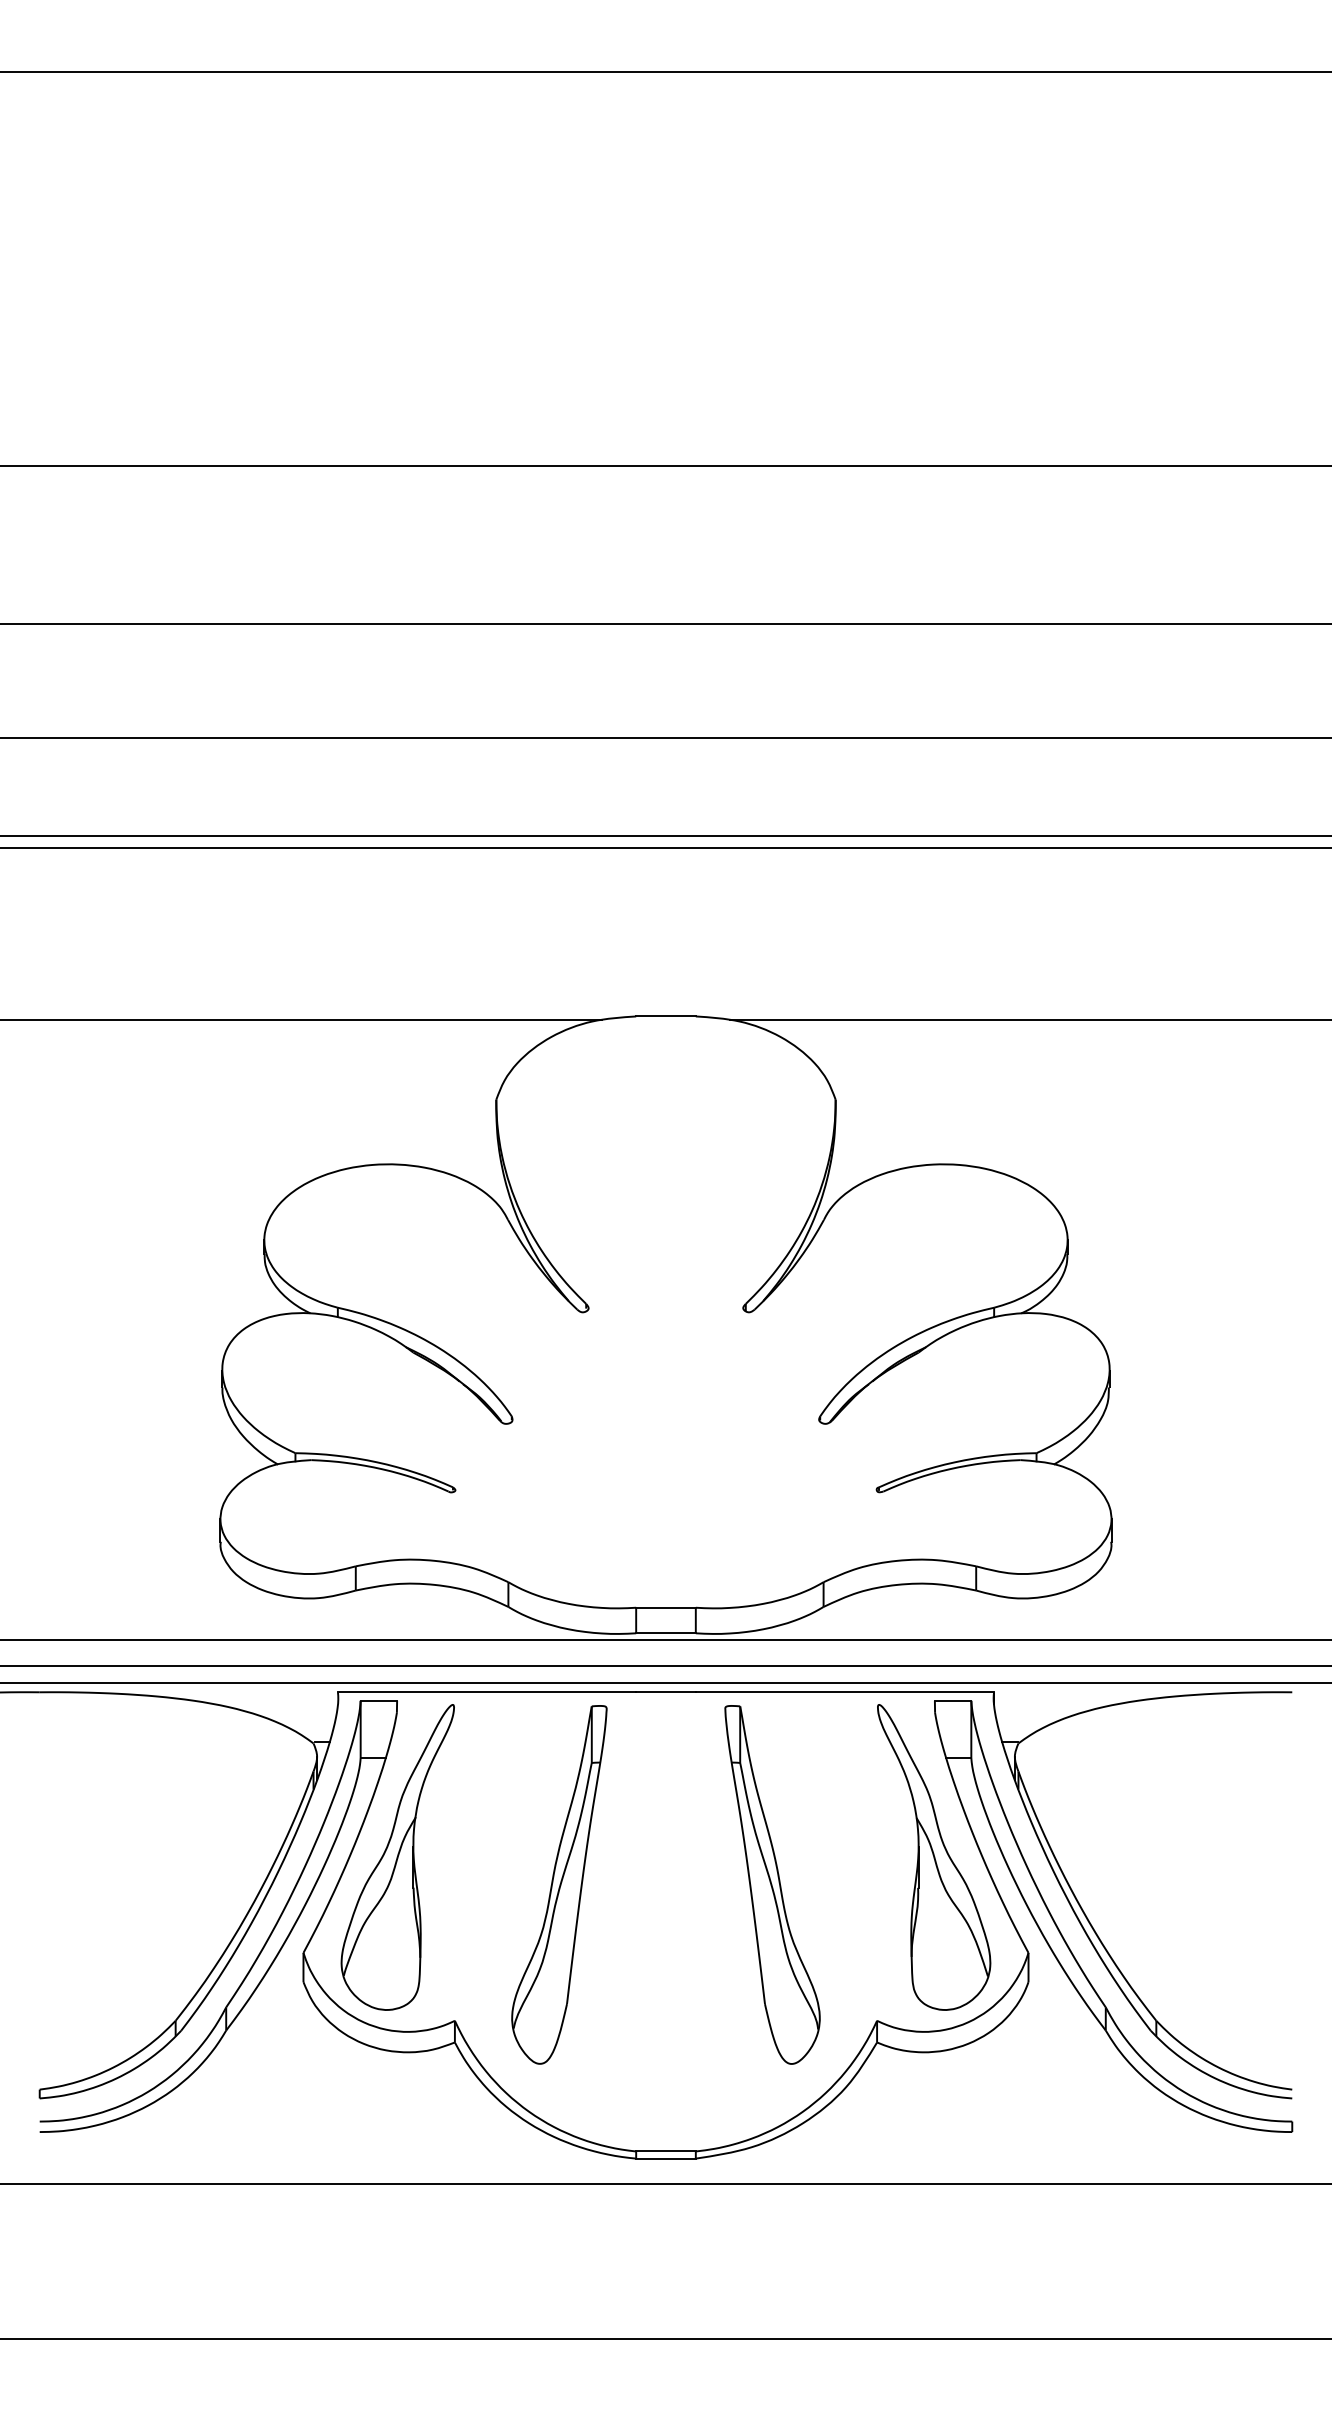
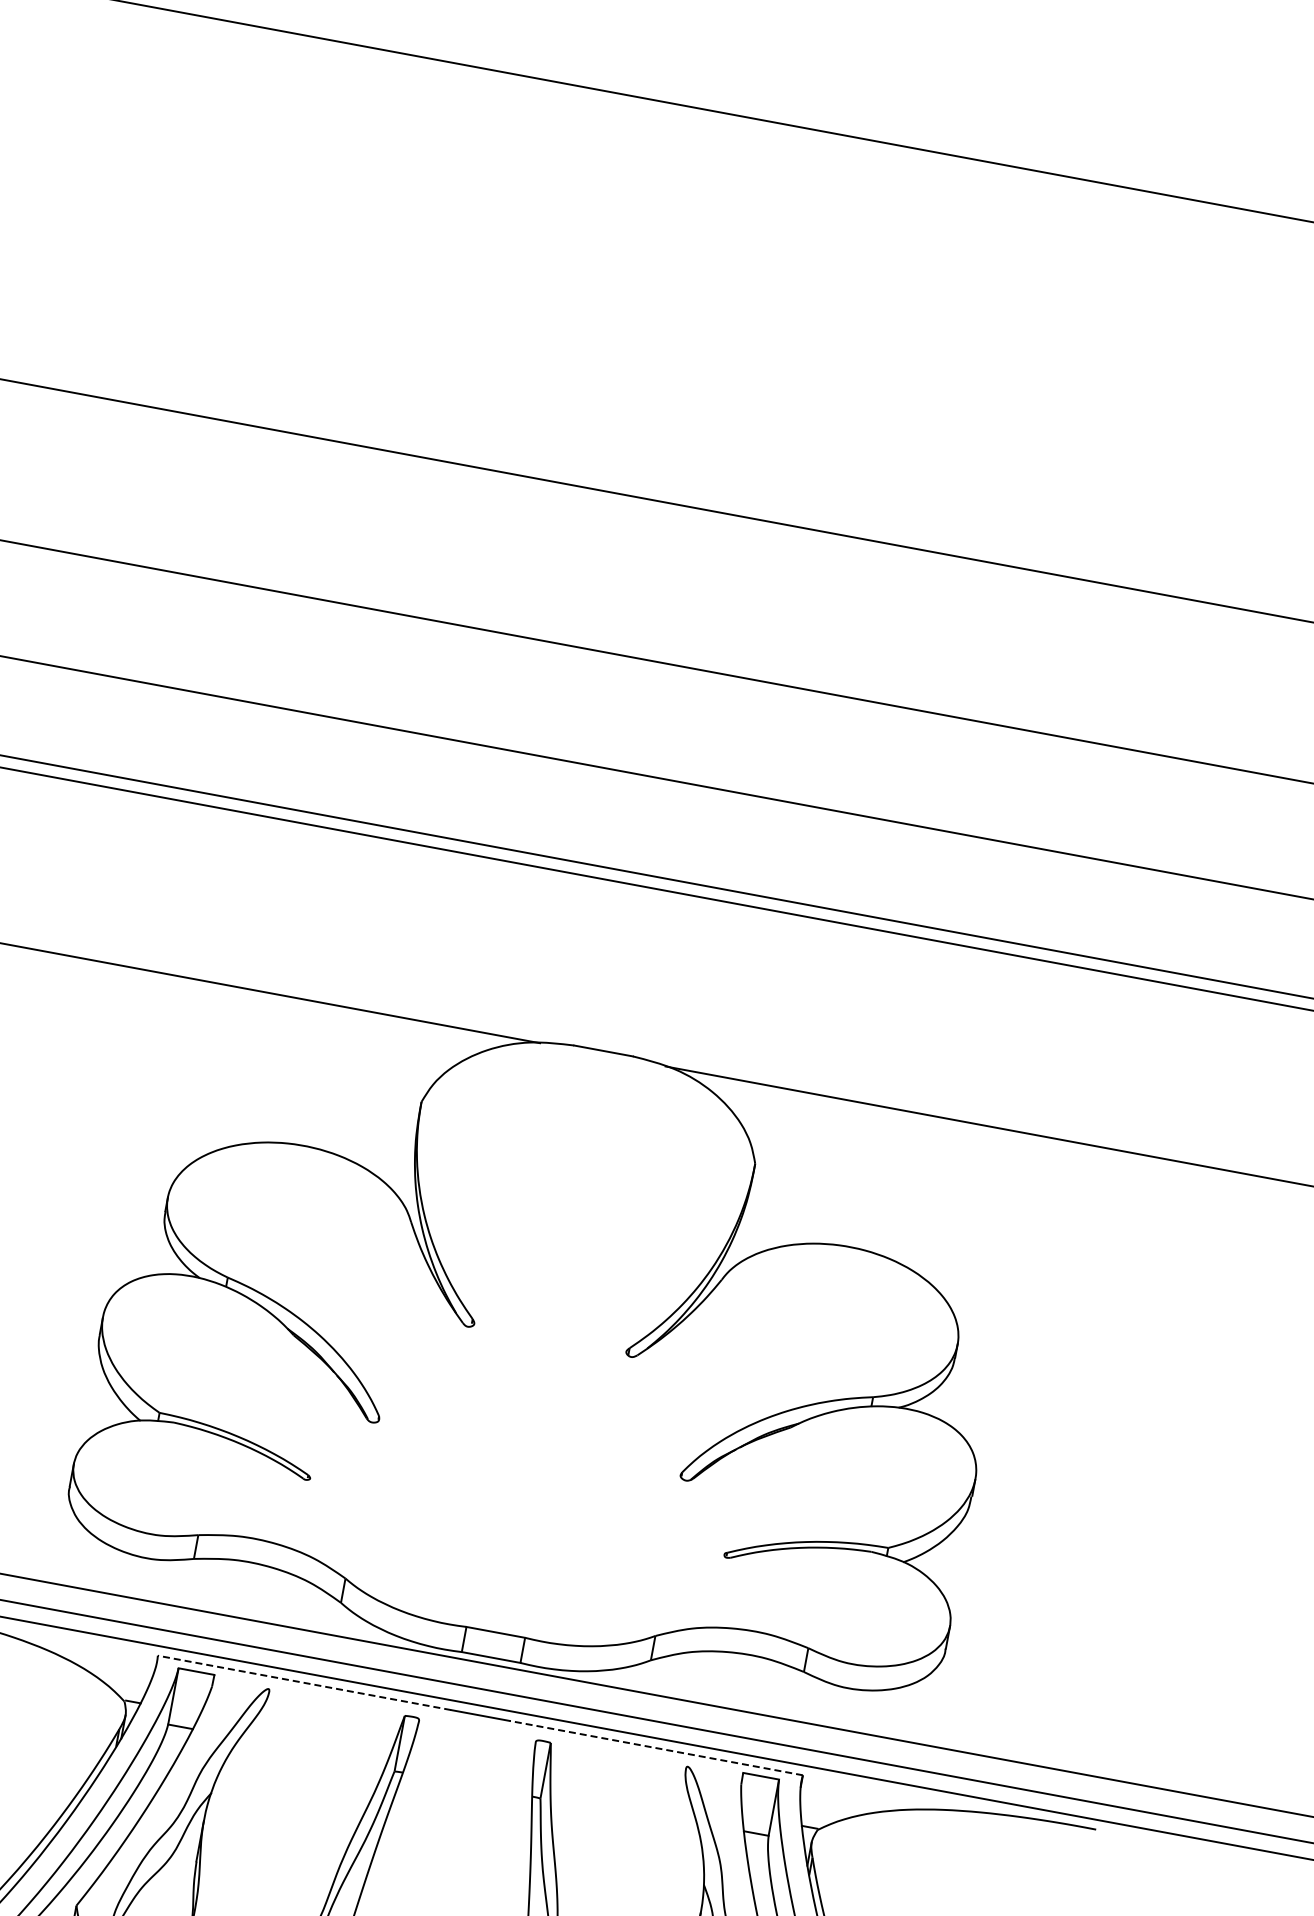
line: (486, 1692) -> (303, 1682), solid -> dashed
line: (844, 1692) -> (655, 1748), solid -> dashed

